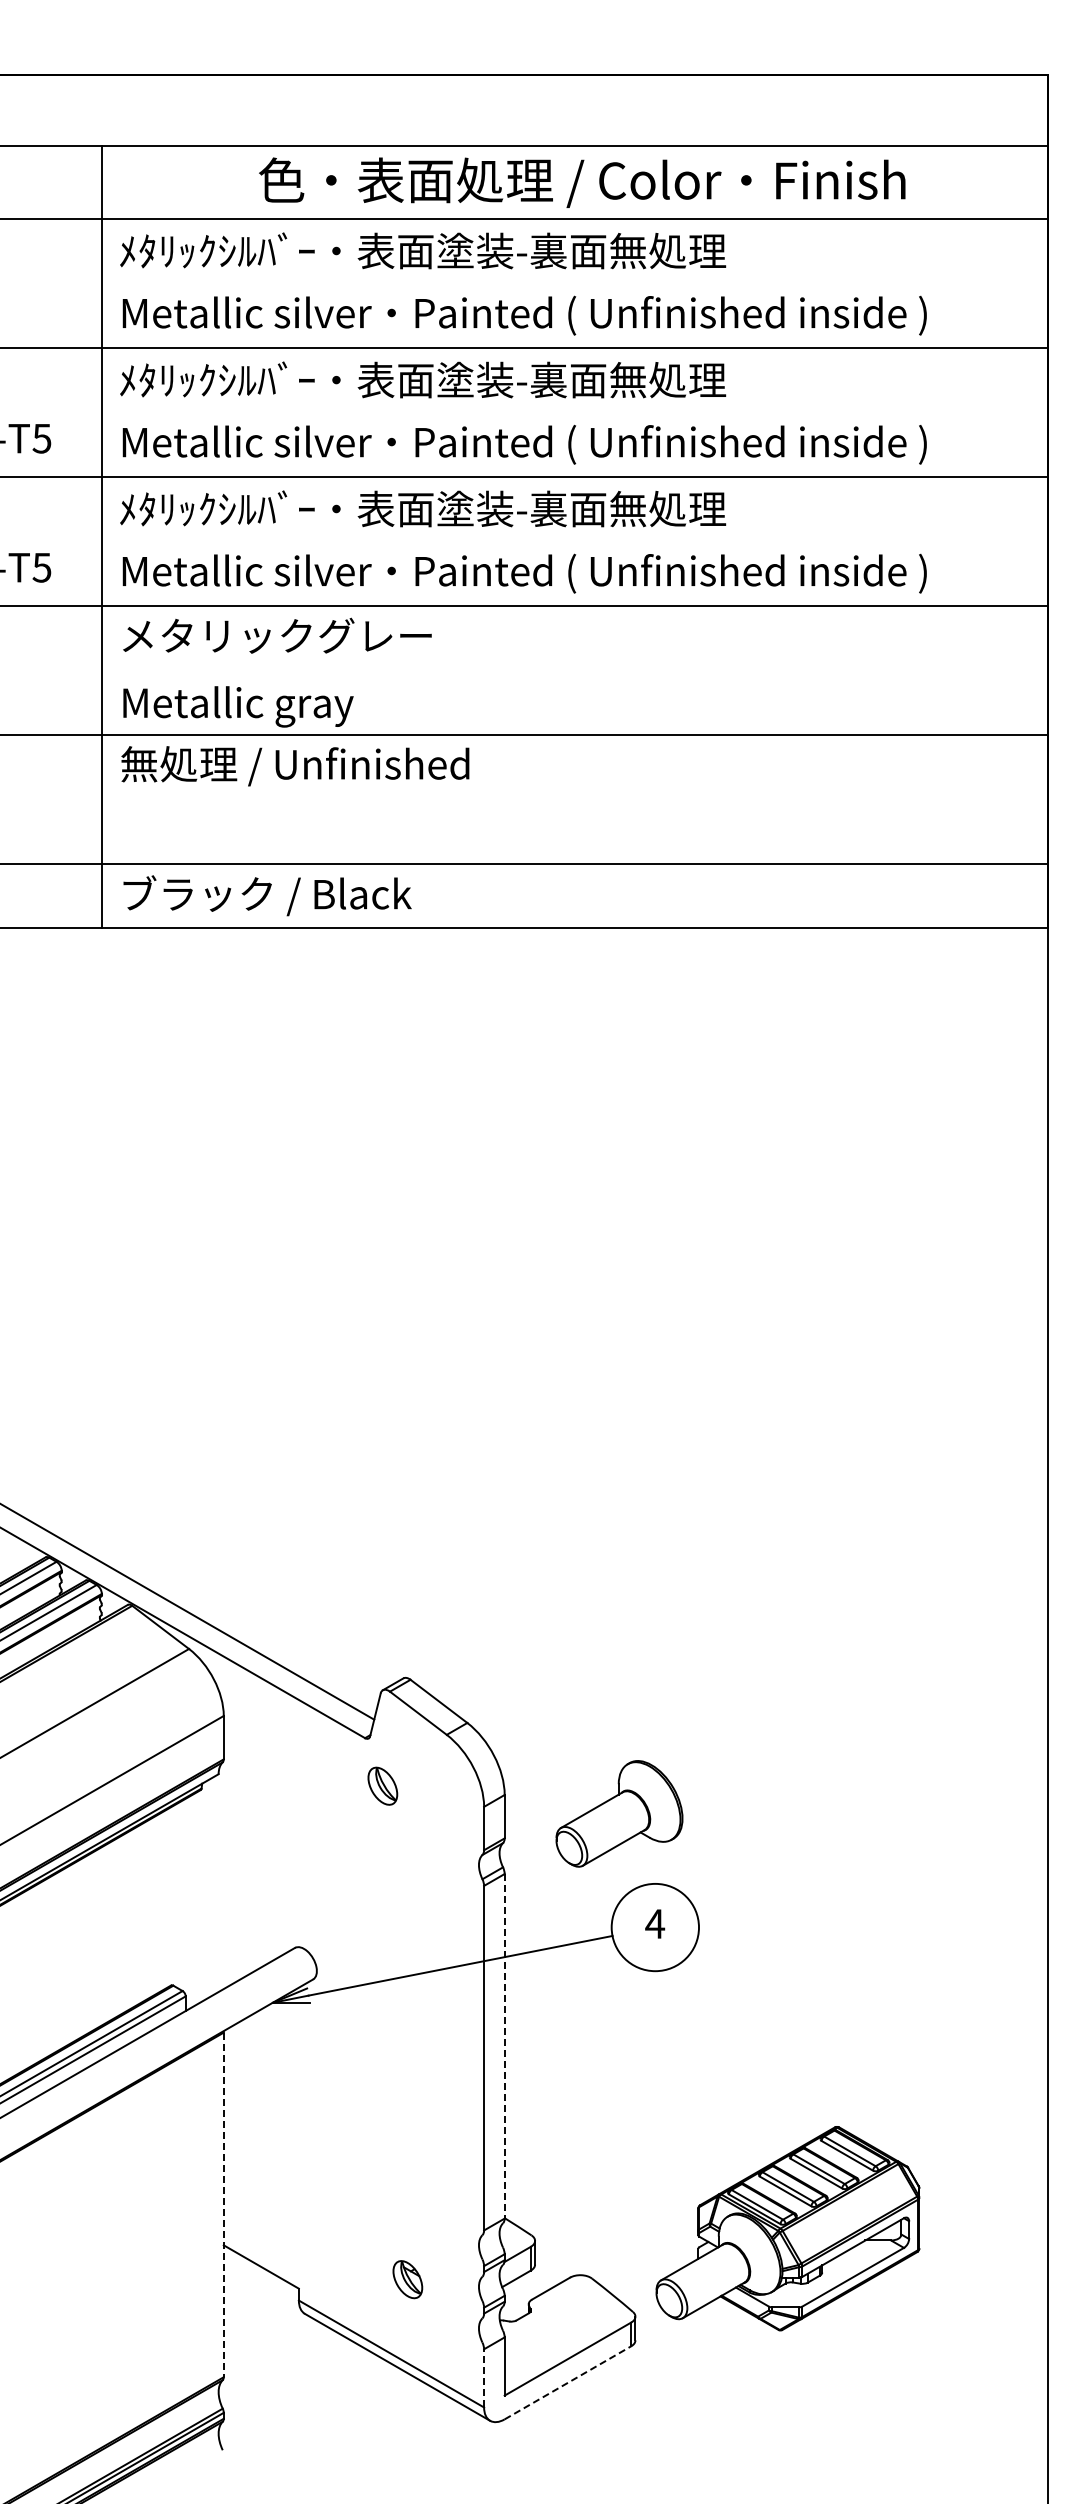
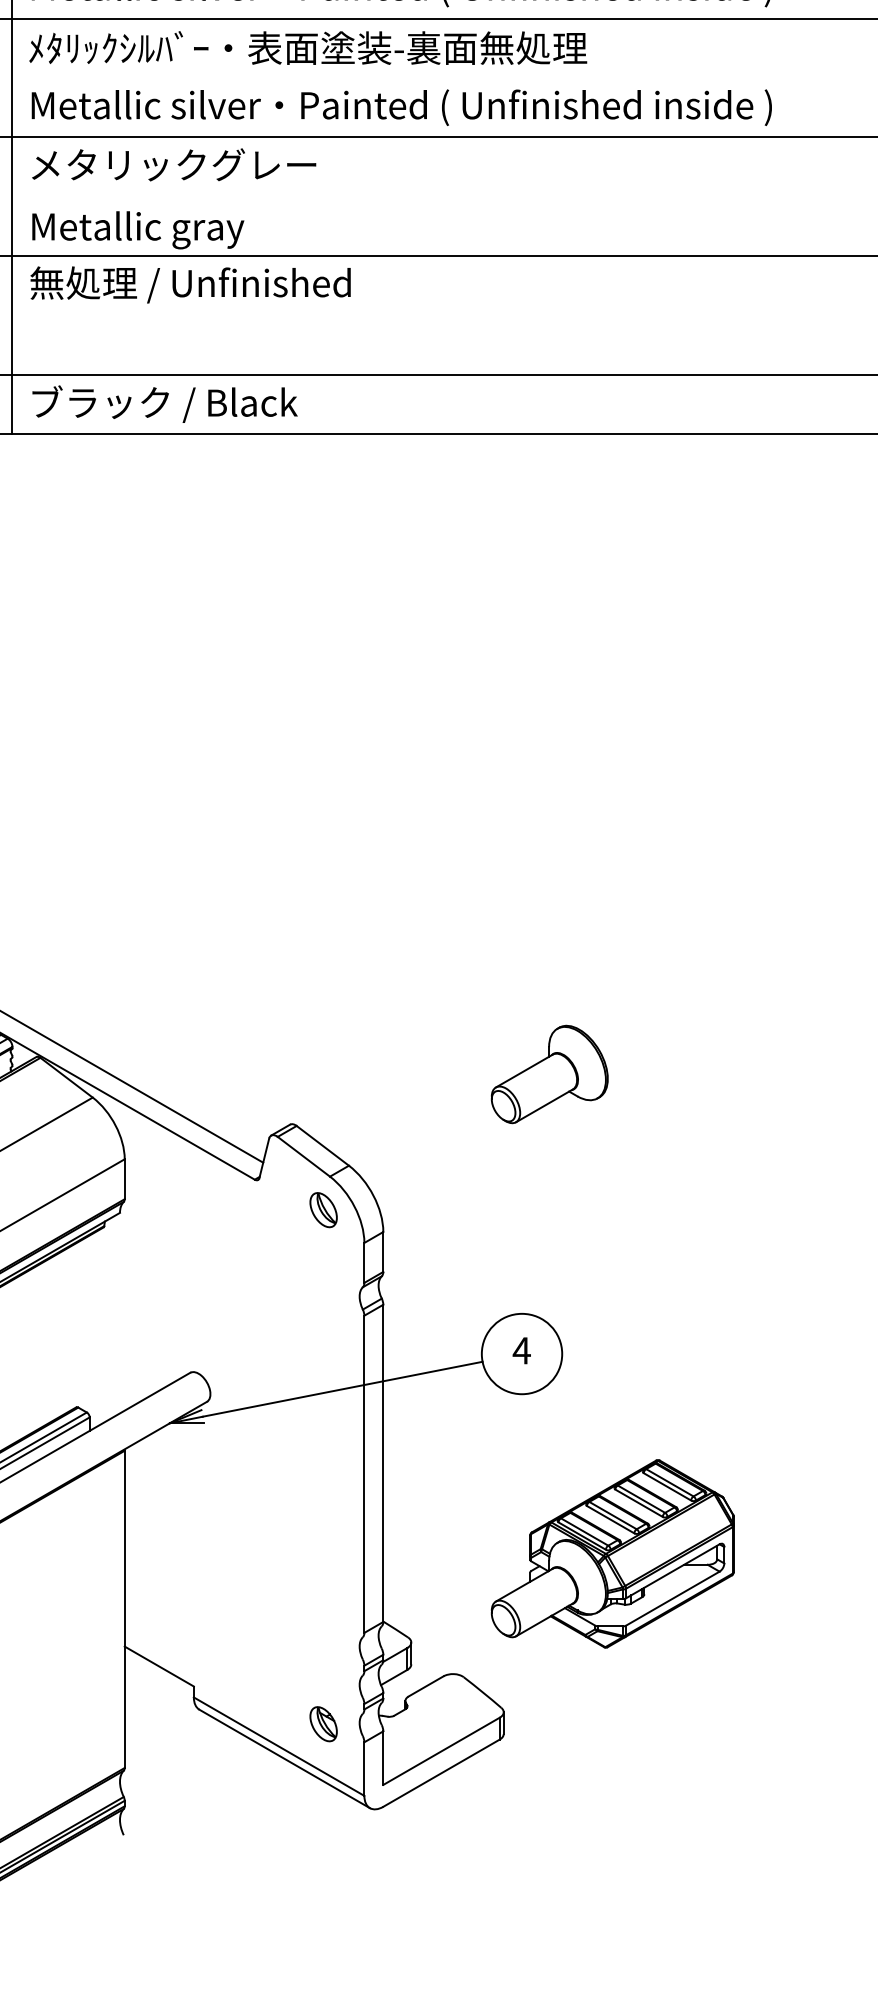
part: (382, 1785) -> (323, 1209), moved
part: (619, 1813) -> (549, 1074), moved
line: (504, 2046) -> (383, 1463), dashed -> solid
line: (223, 2205) -> (124, 1609), dashed -> solid
part: (787, 2228) -> (612, 1553), moved
part: (407, 2279) -> (323, 1724), moved
line: (484, 2377) -> (364, 1768), dashed -> solid
line: (568, 2382) -> (442, 1772), dashed -> solid

